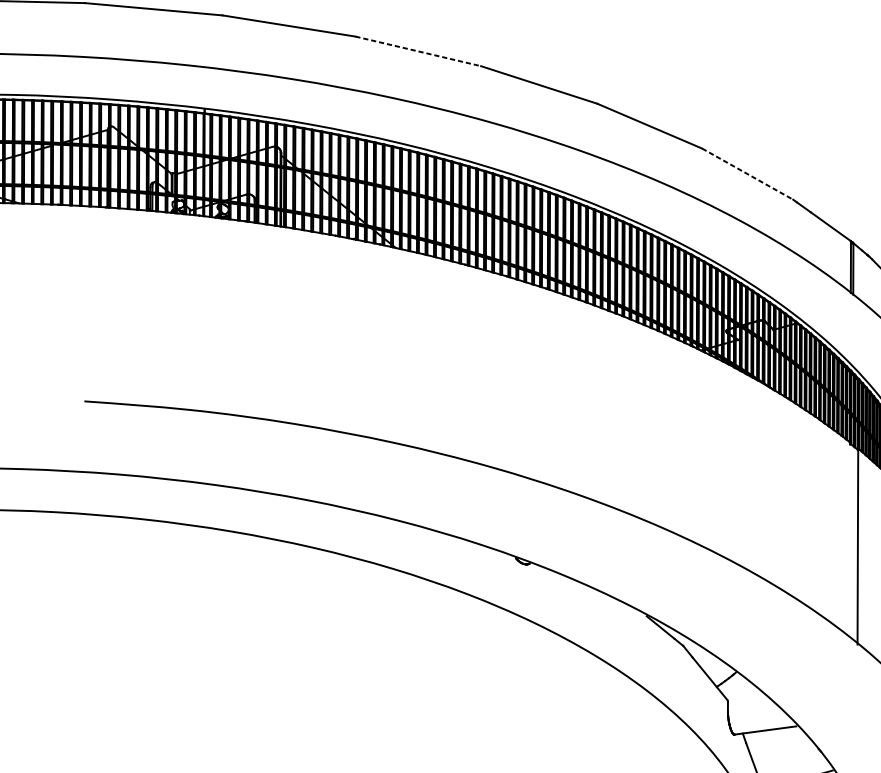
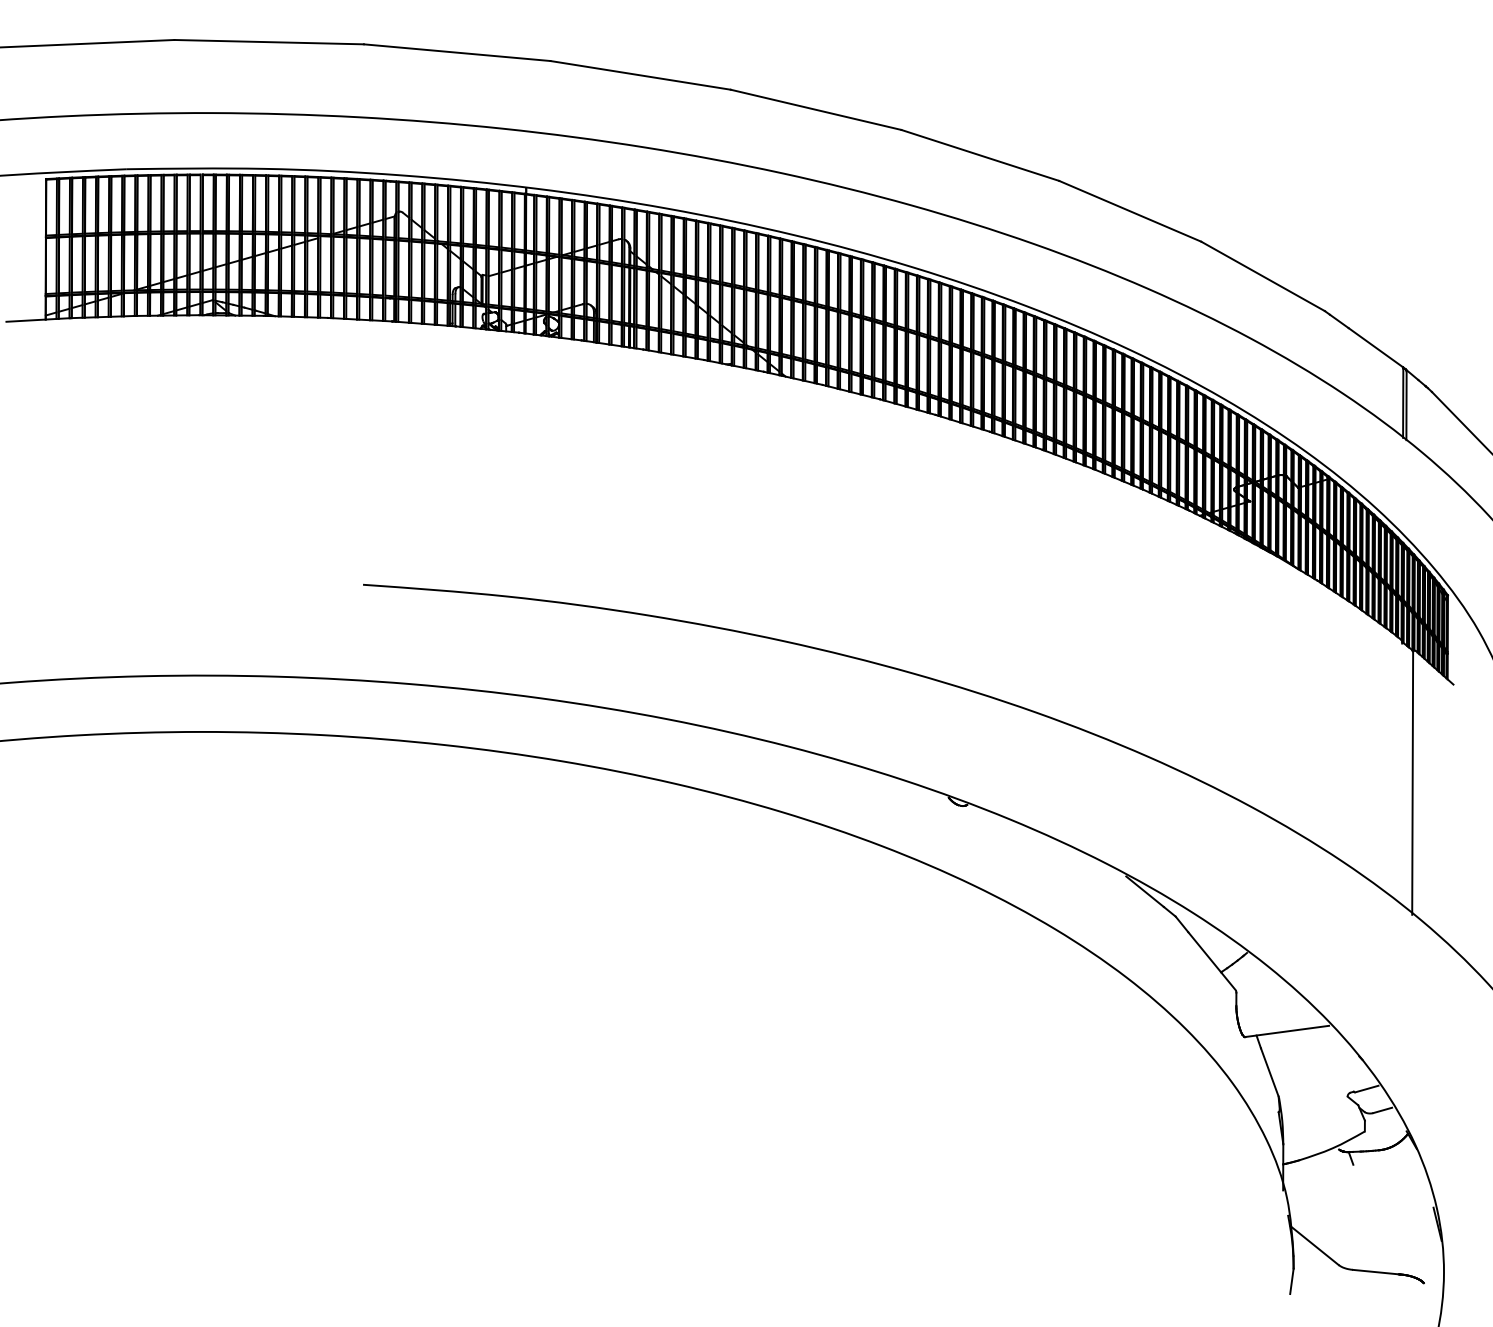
line: (418, 51) -> (816, 109), dashed -> solid
line: (747, 174) -> (1263, 276), dashed -> solid

